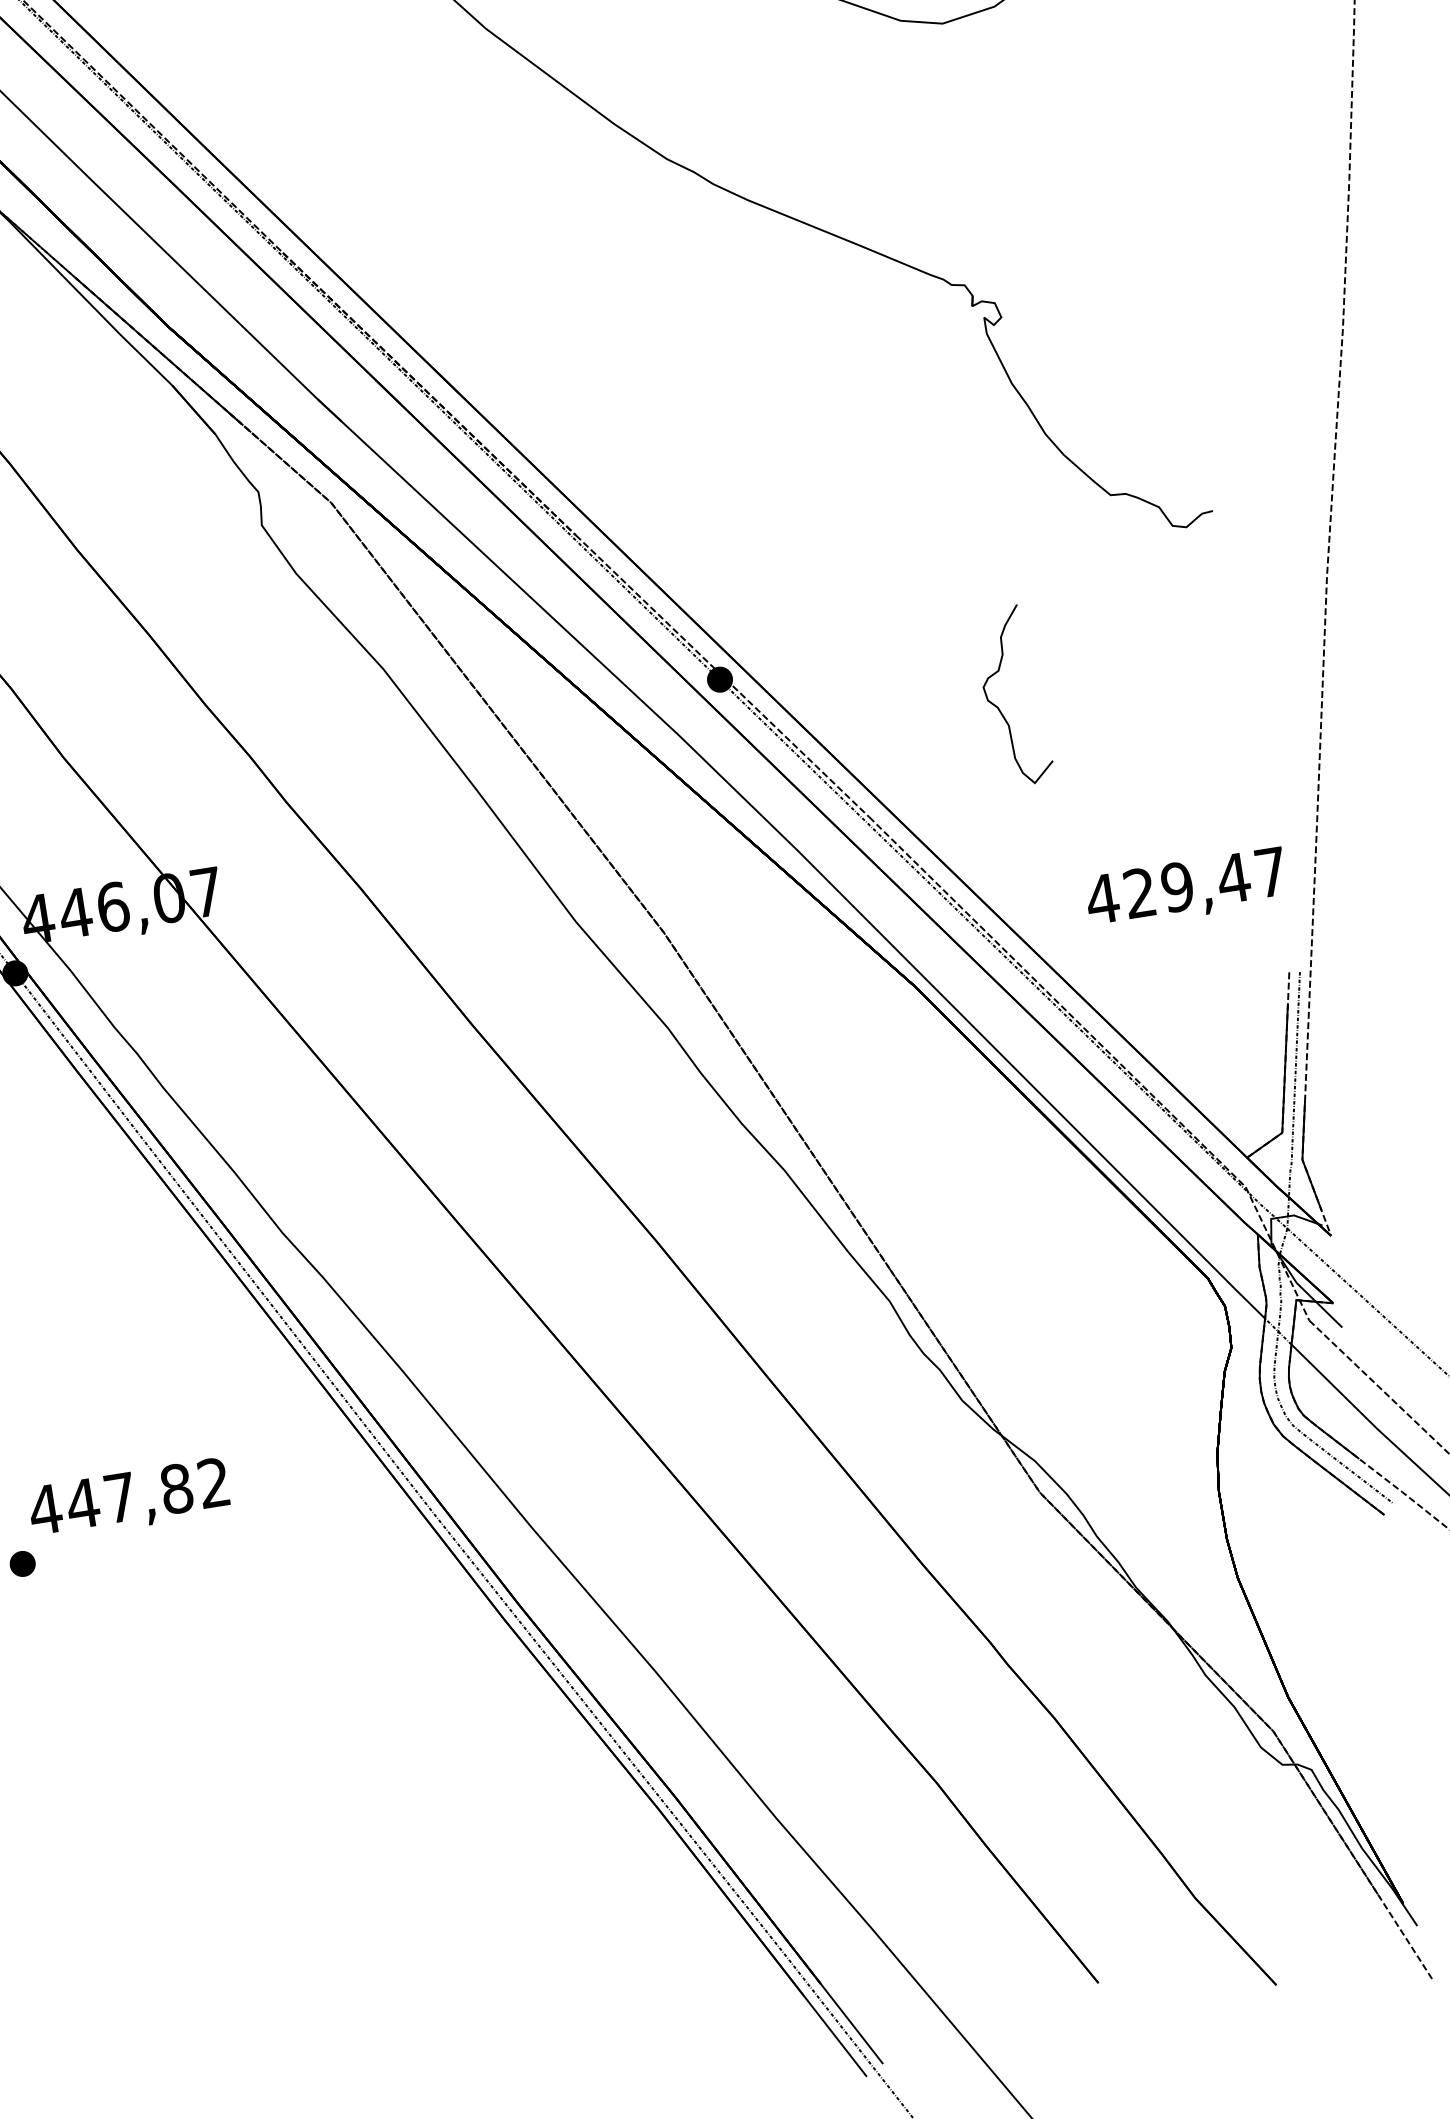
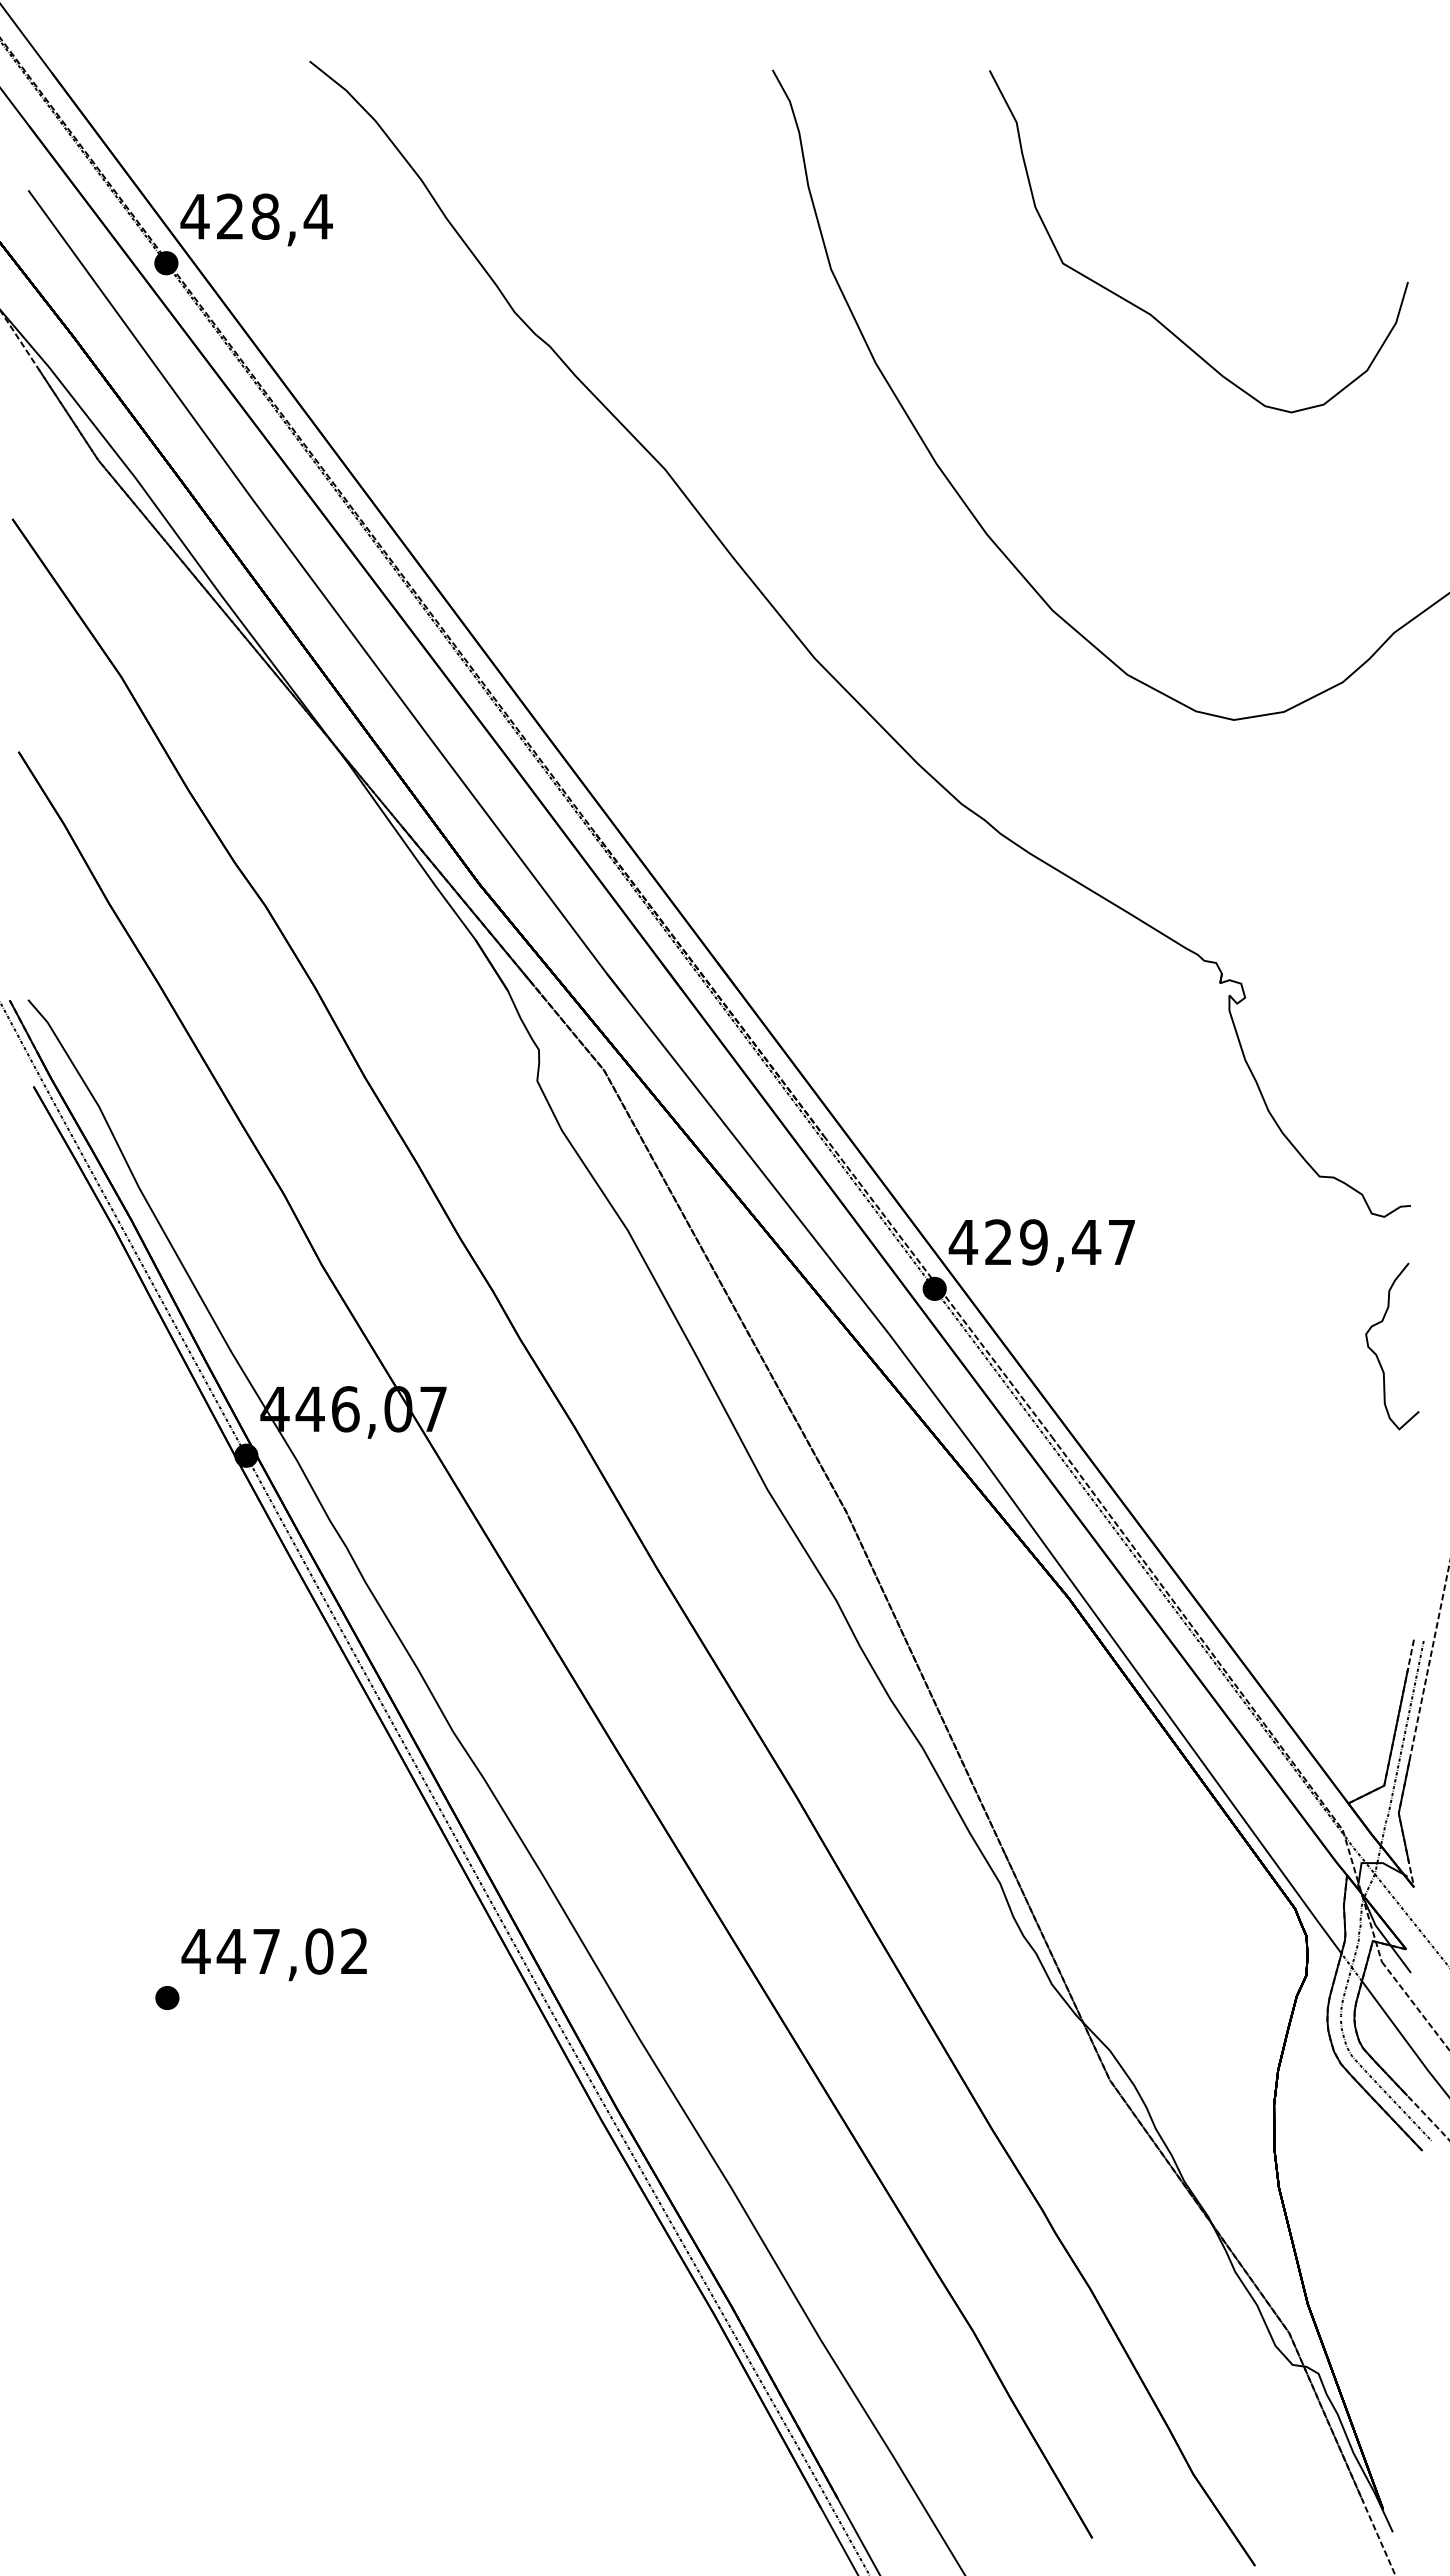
curve: (999, 707) -> (1377, 1354), moved
text: (1186, 889) -> (1041, 1245), moved
text: (176, 1488) -> (319, 1951), 447,82 -> 447,02

